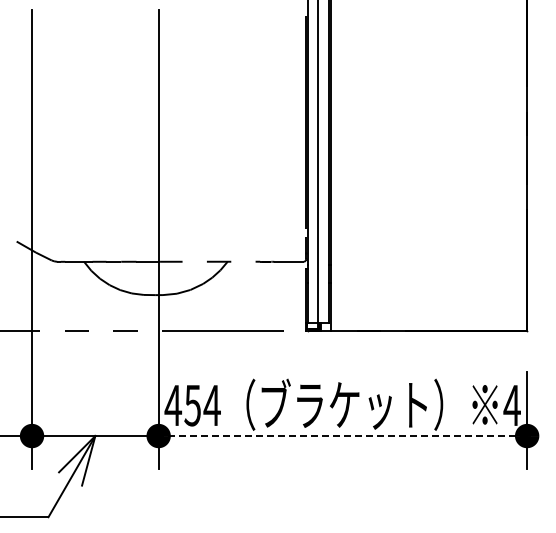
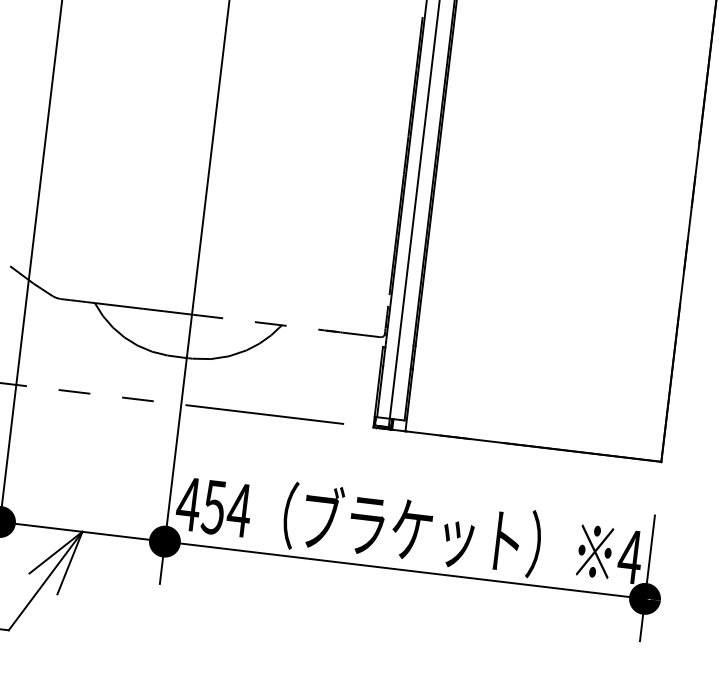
line: (342, 436) -> (404, 570), dashed -> solid

